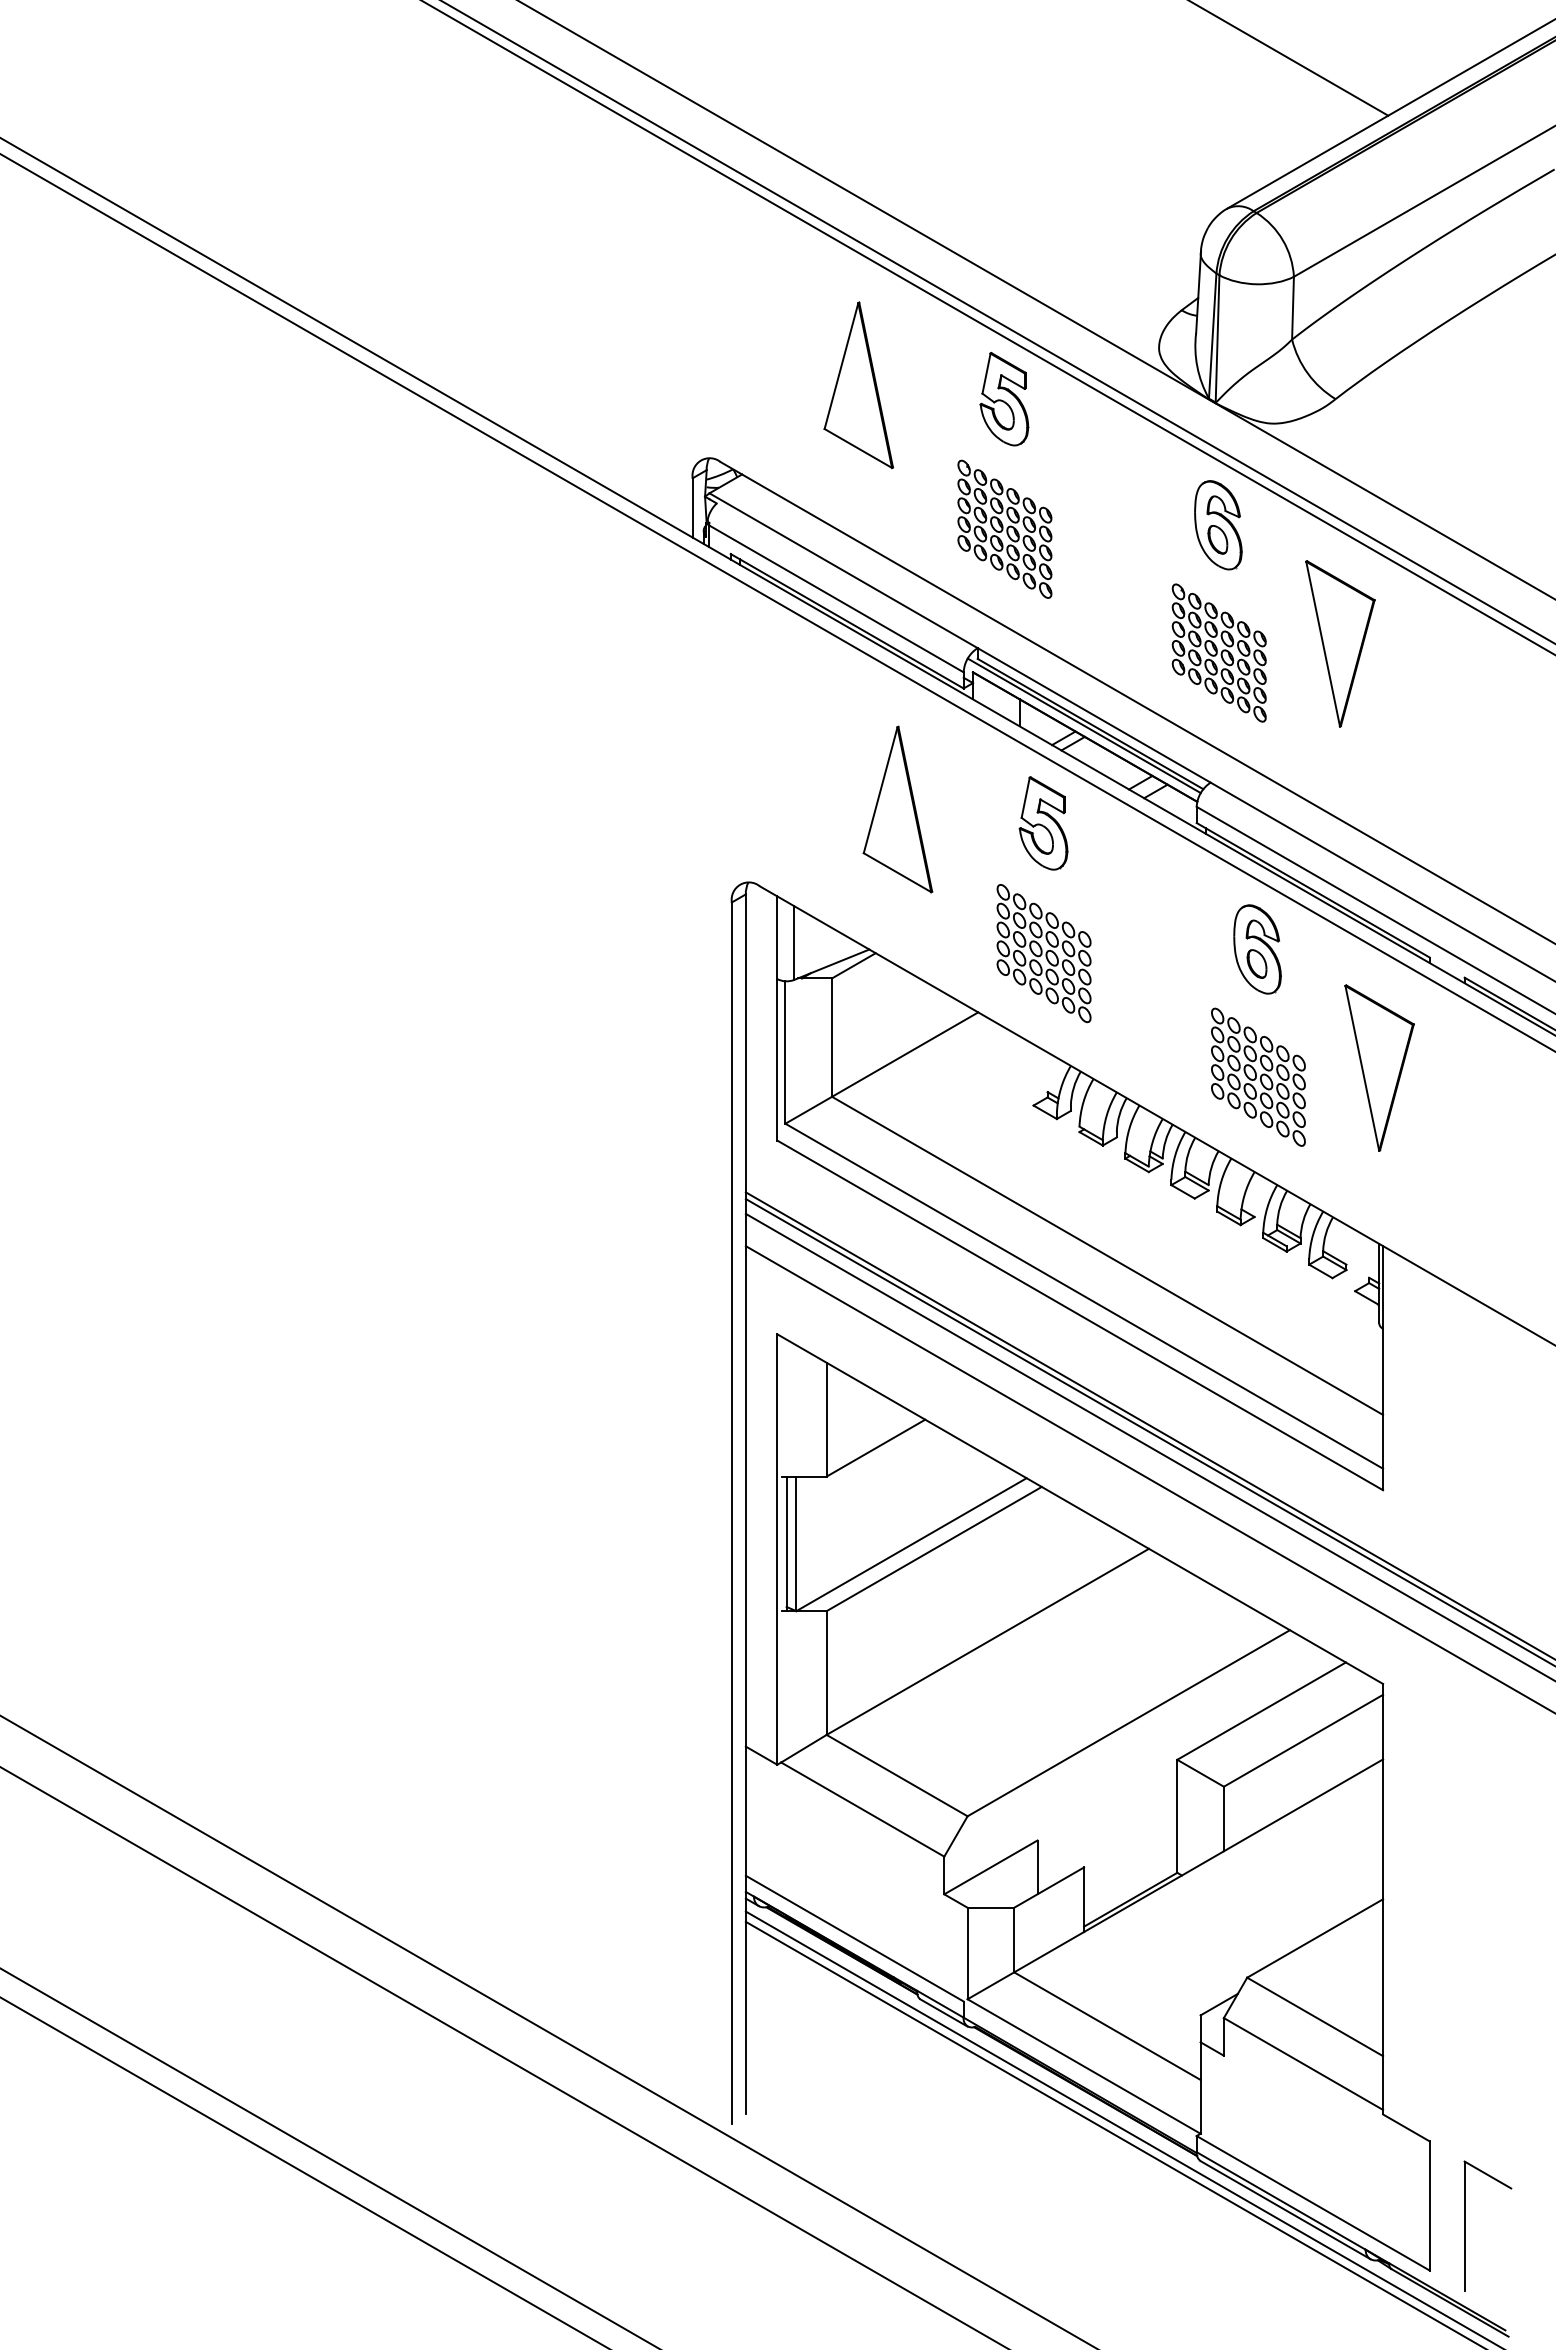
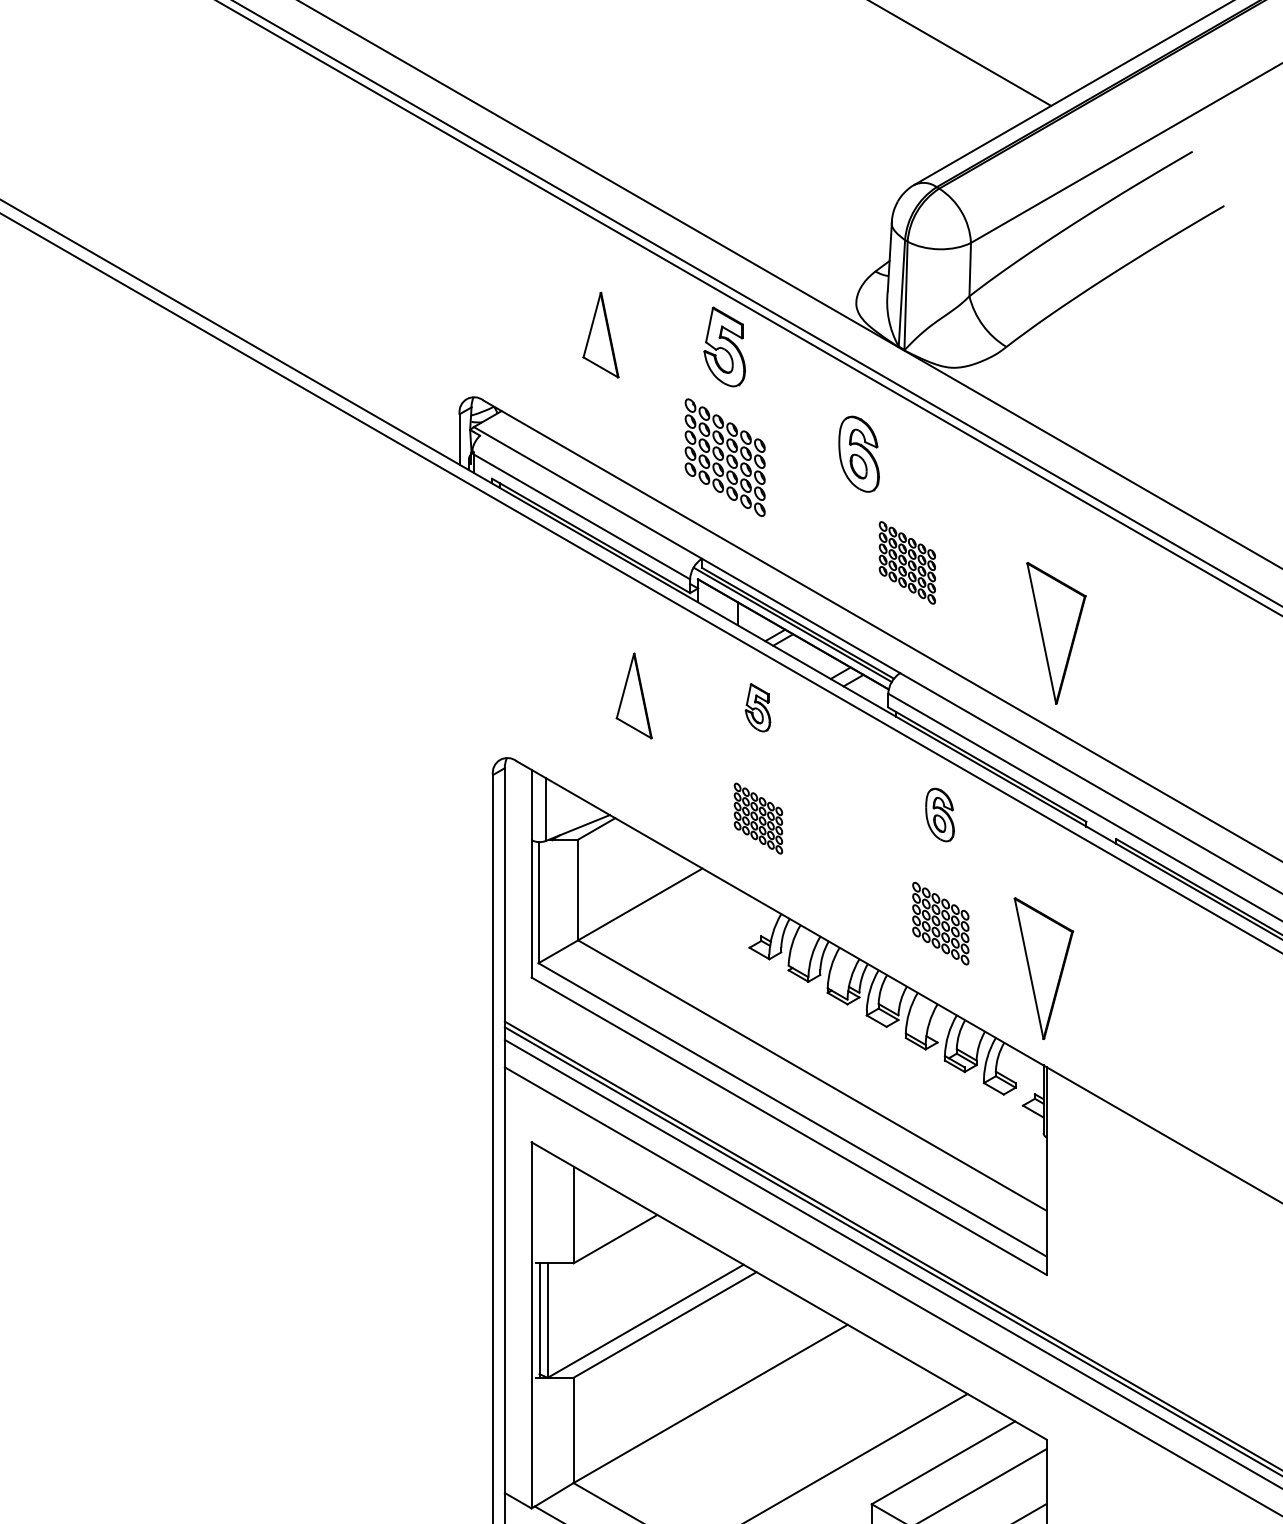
part: (858, 384) -> (600, 334), size x0.6
part: (1218, 525) -> (859, 454), moved
part: (1340, 643) -> (1056, 633), moved
part: (1218, 652) -> (906, 562), size x0.7
part: (897, 809) -> (633, 695), size x0.6
part: (1043, 823) -> (758, 707), size x0.6
part: (1257, 949) -> (940, 815), size x0.7
part: (1043, 953) -> (758, 818), size x0.6
part: (1379, 1067) -> (1043, 968), moved
part: (1258, 1076) -> (940, 923), size x0.7

